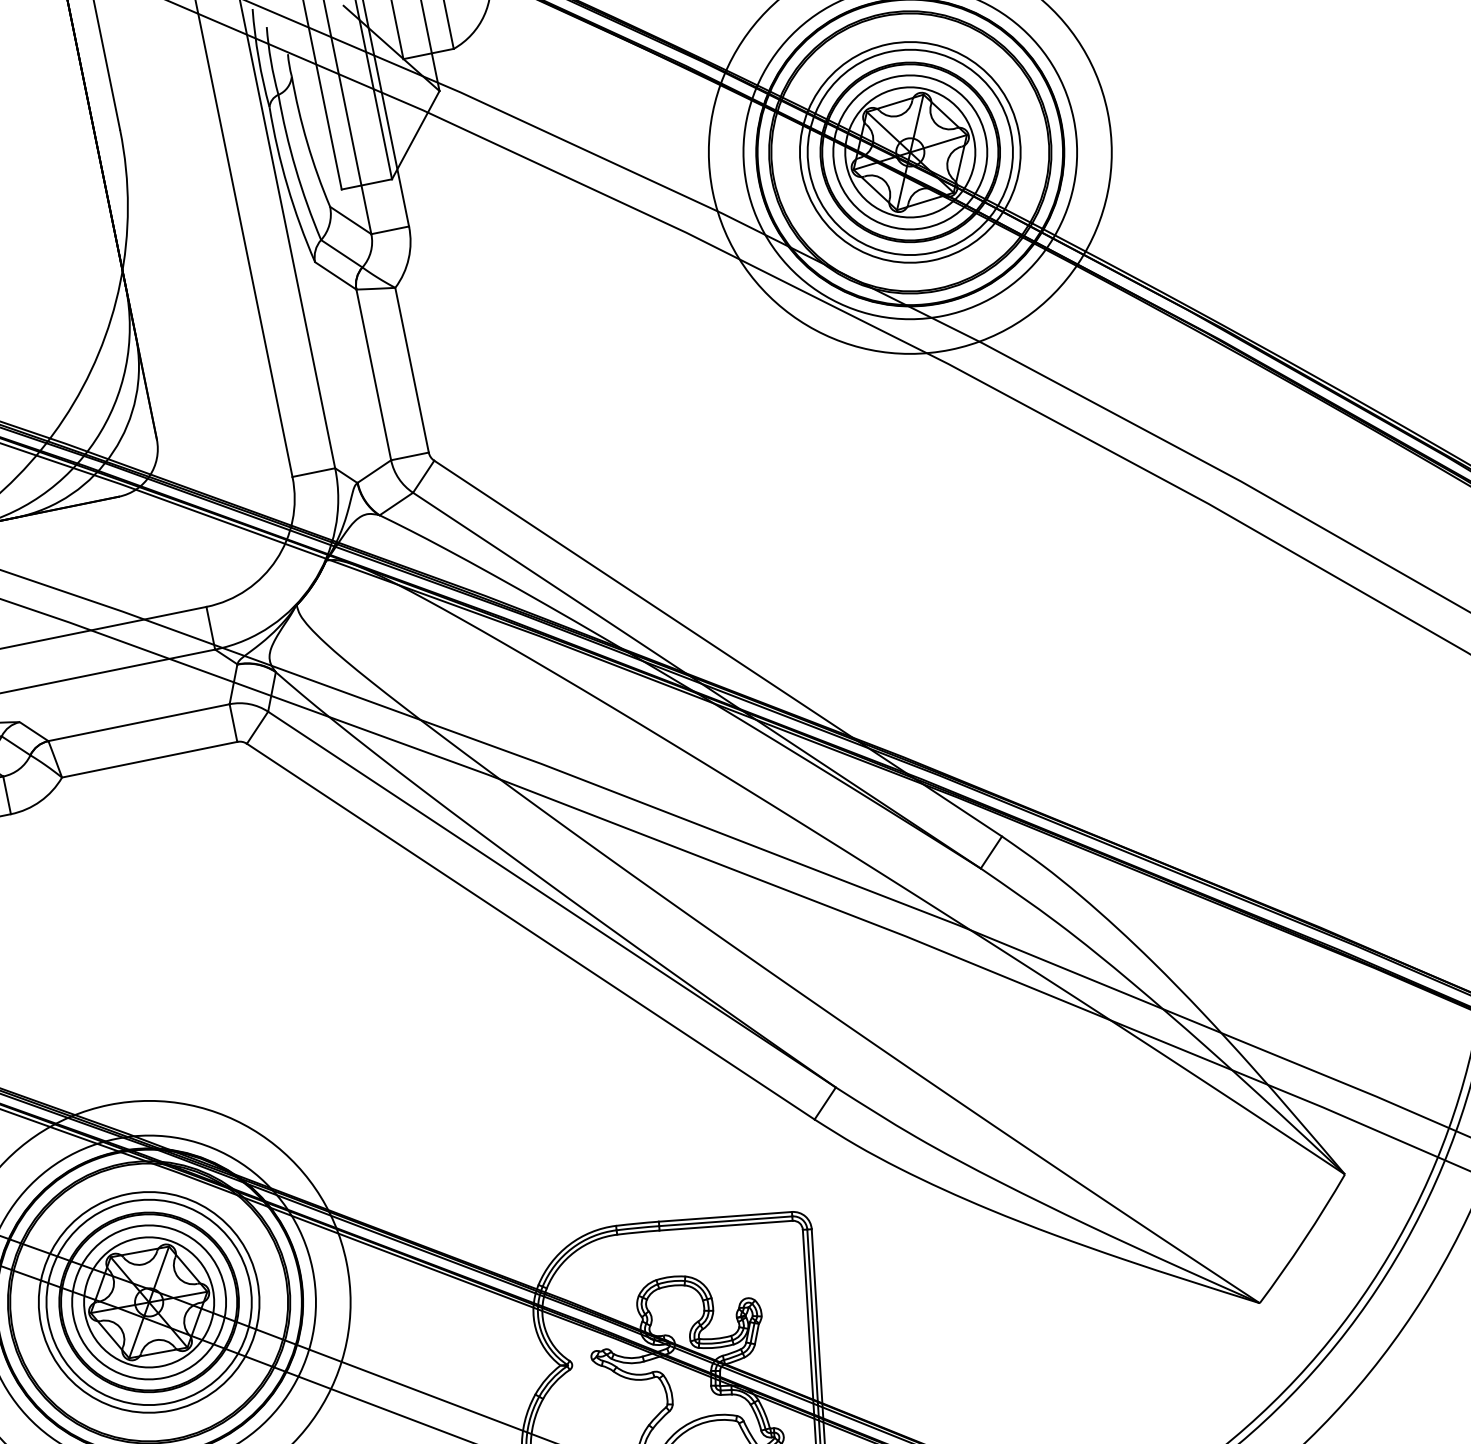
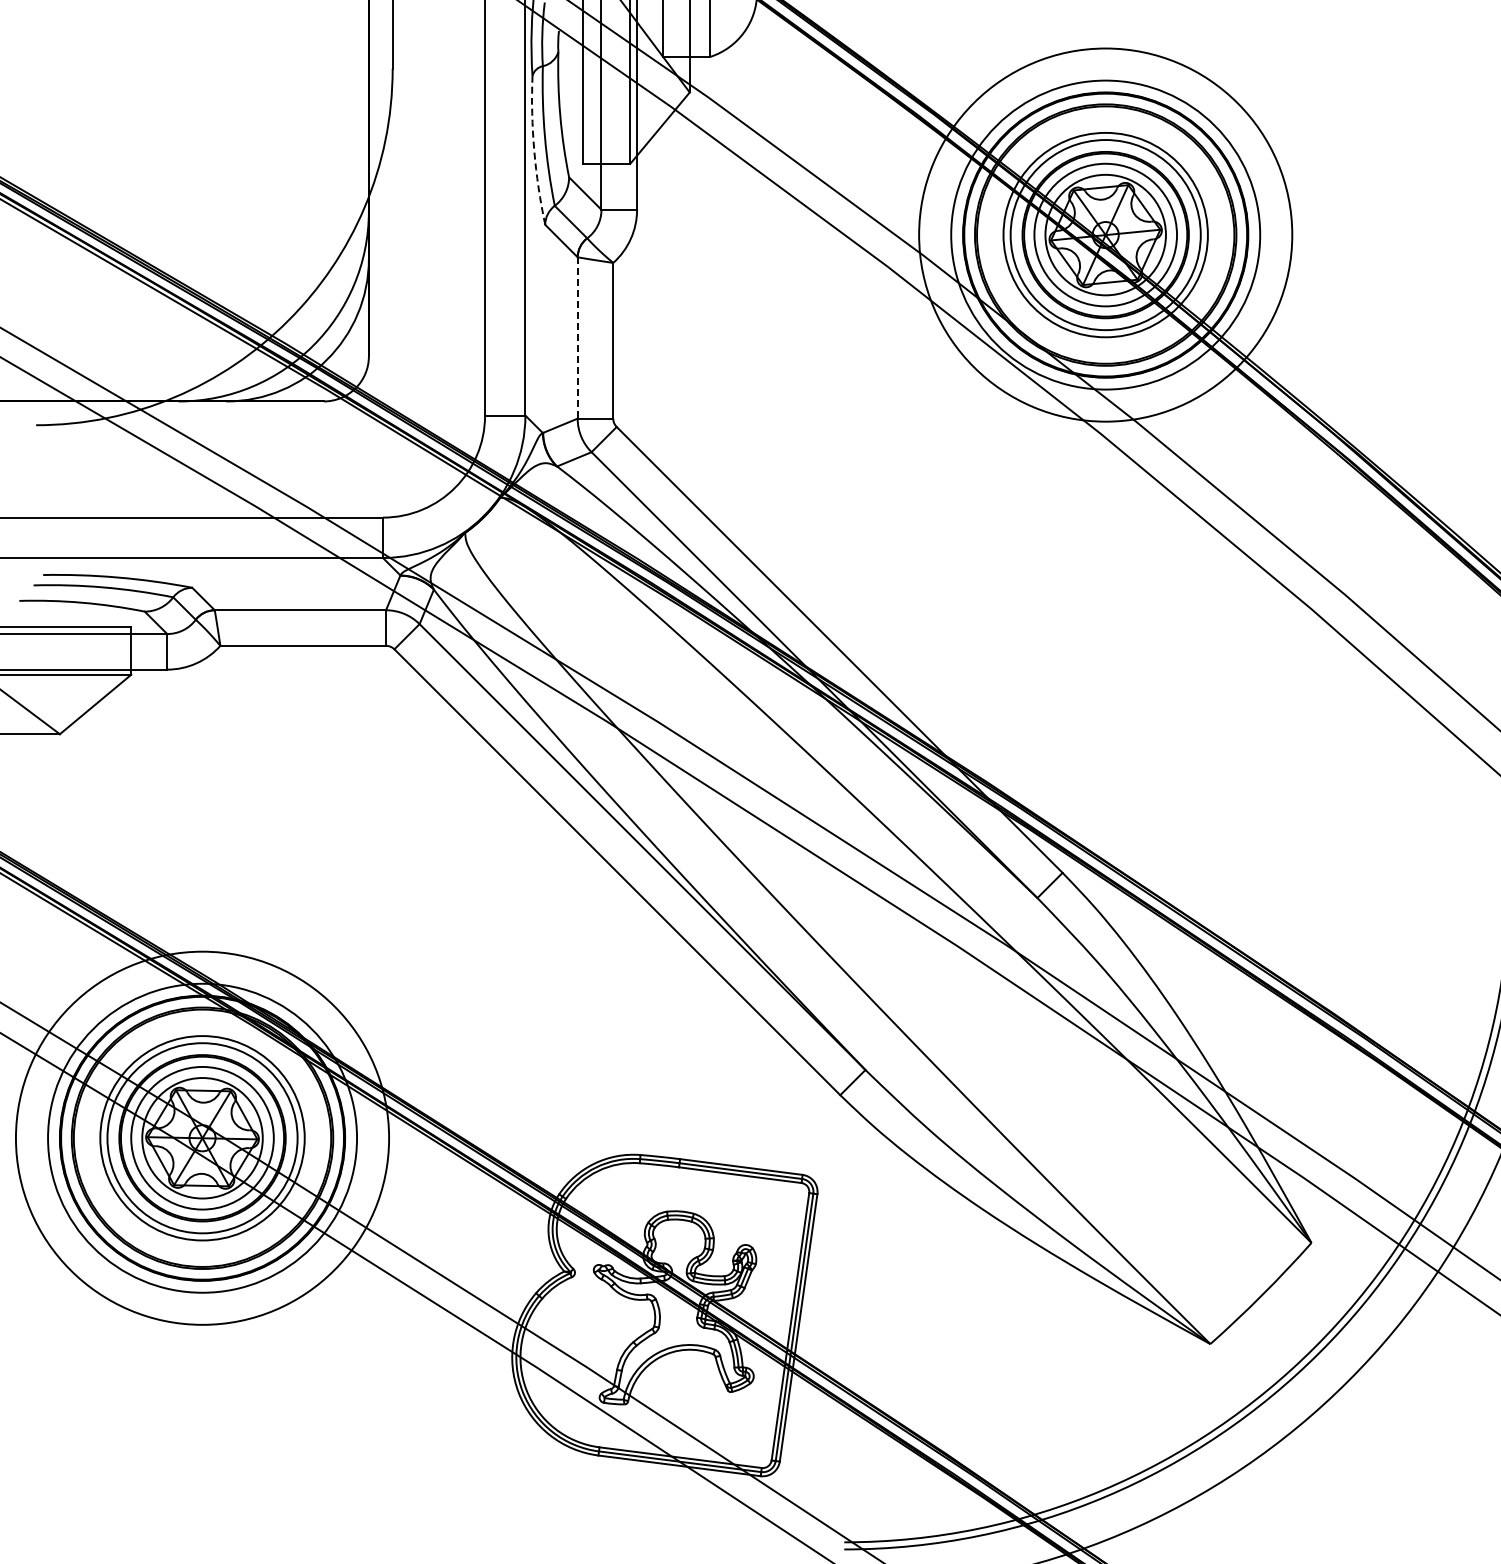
arc: (287, 185) -> (534, 150), solid -> dashed
line: (373, 374) -> (577, 337), solid -> dashed

